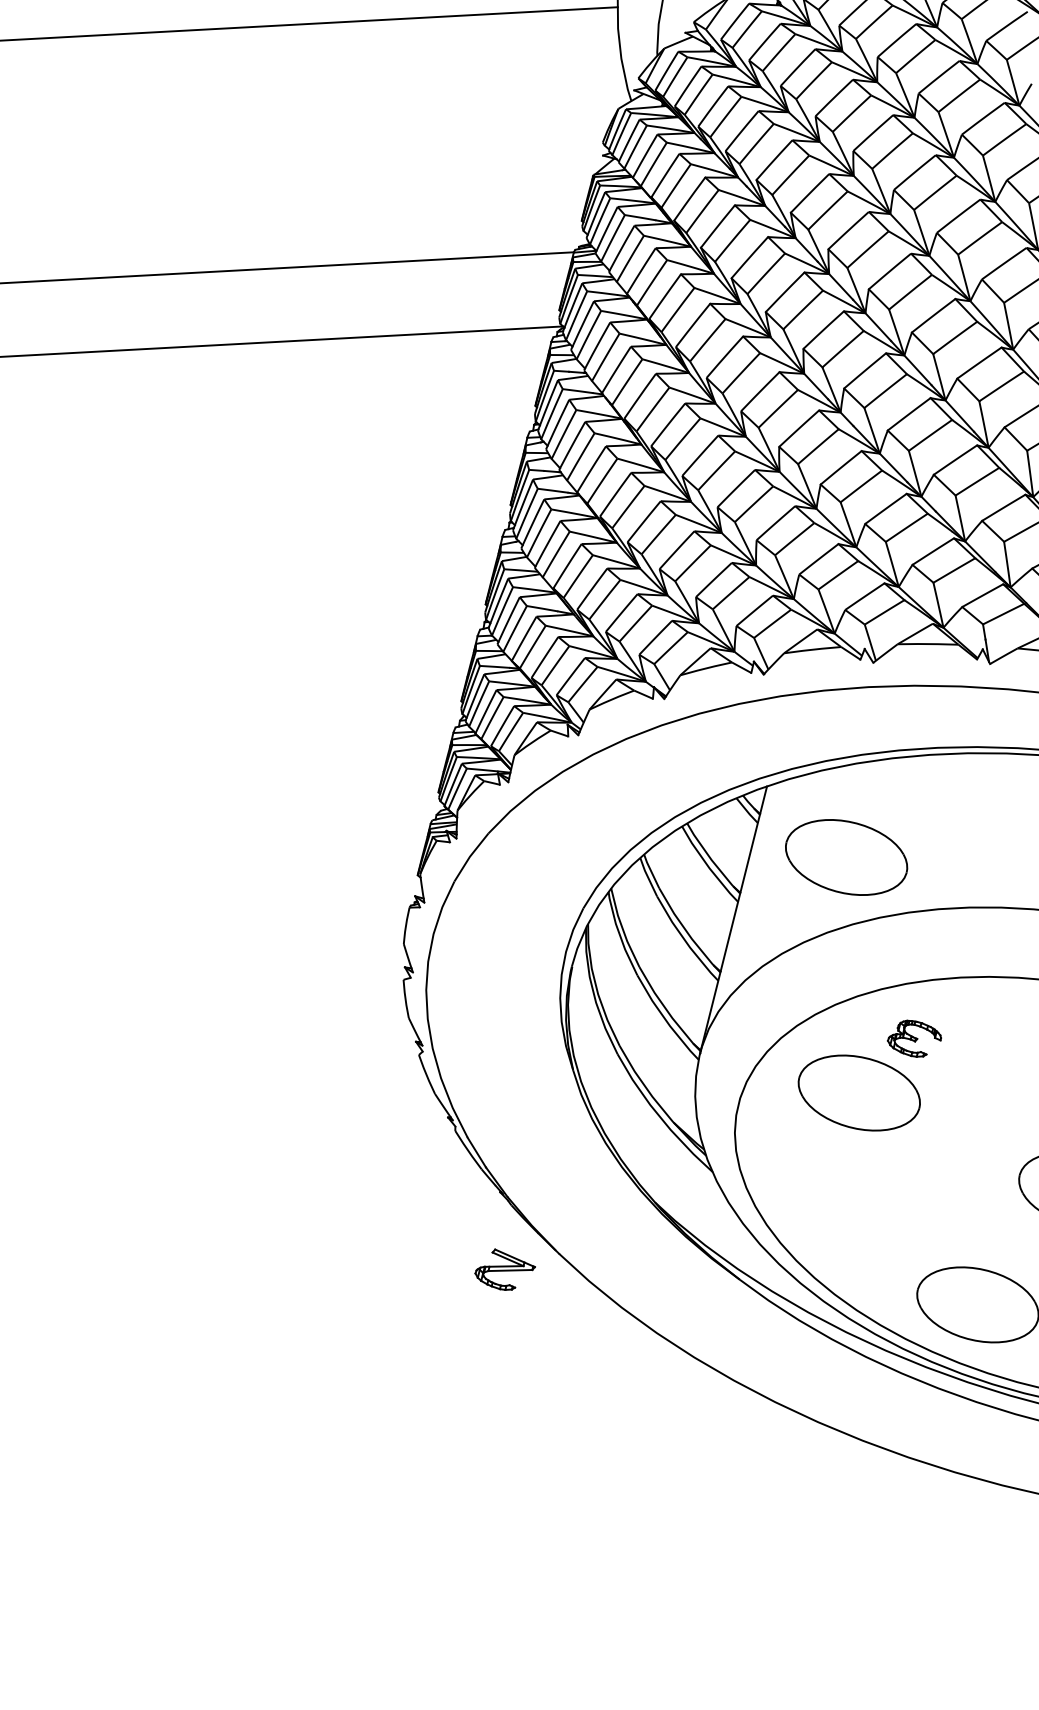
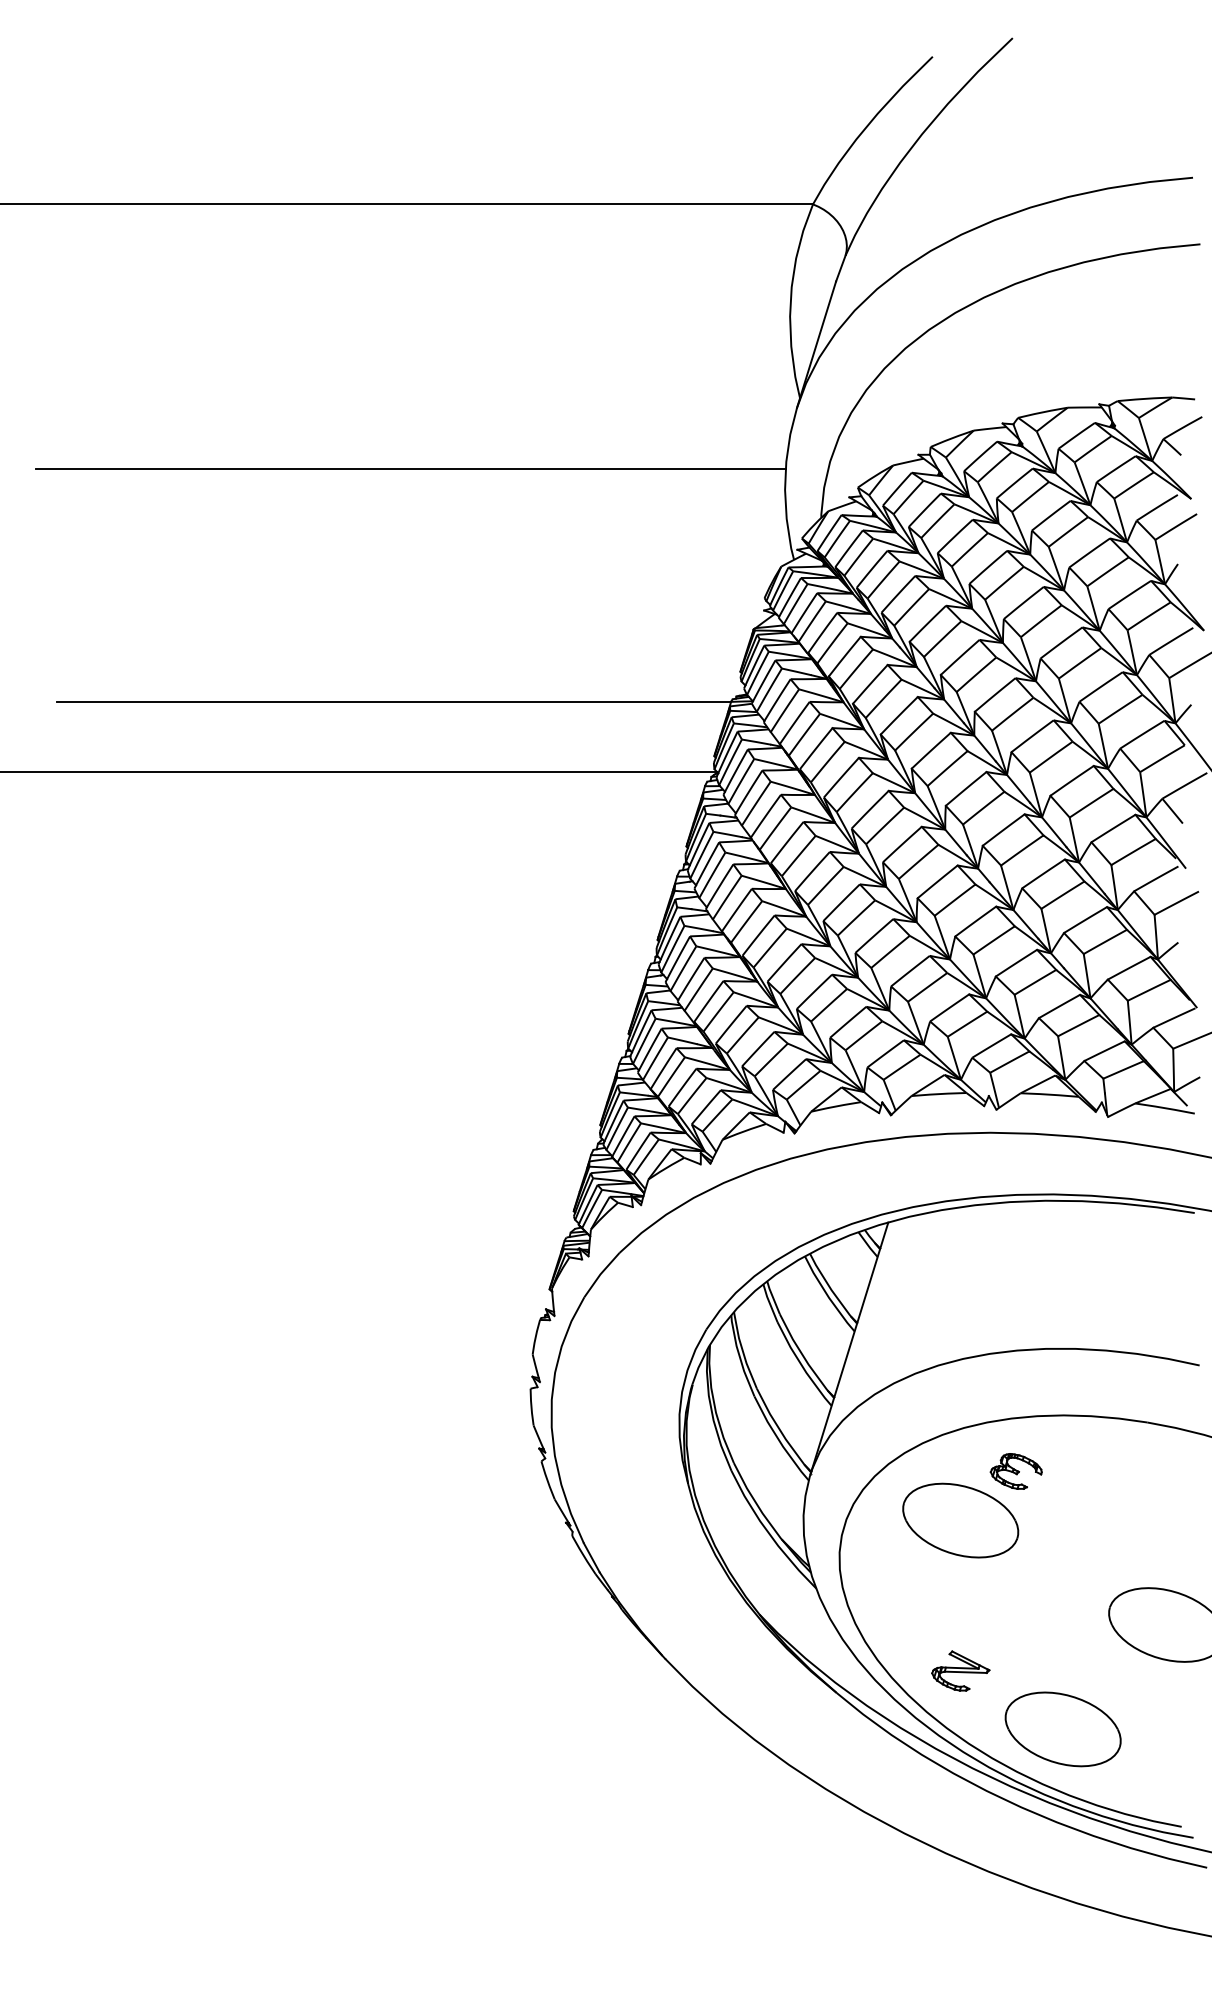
part: (846, 857) -> (960, 1294), removed
part: (504, 1268) -> (960, 1670), moved

